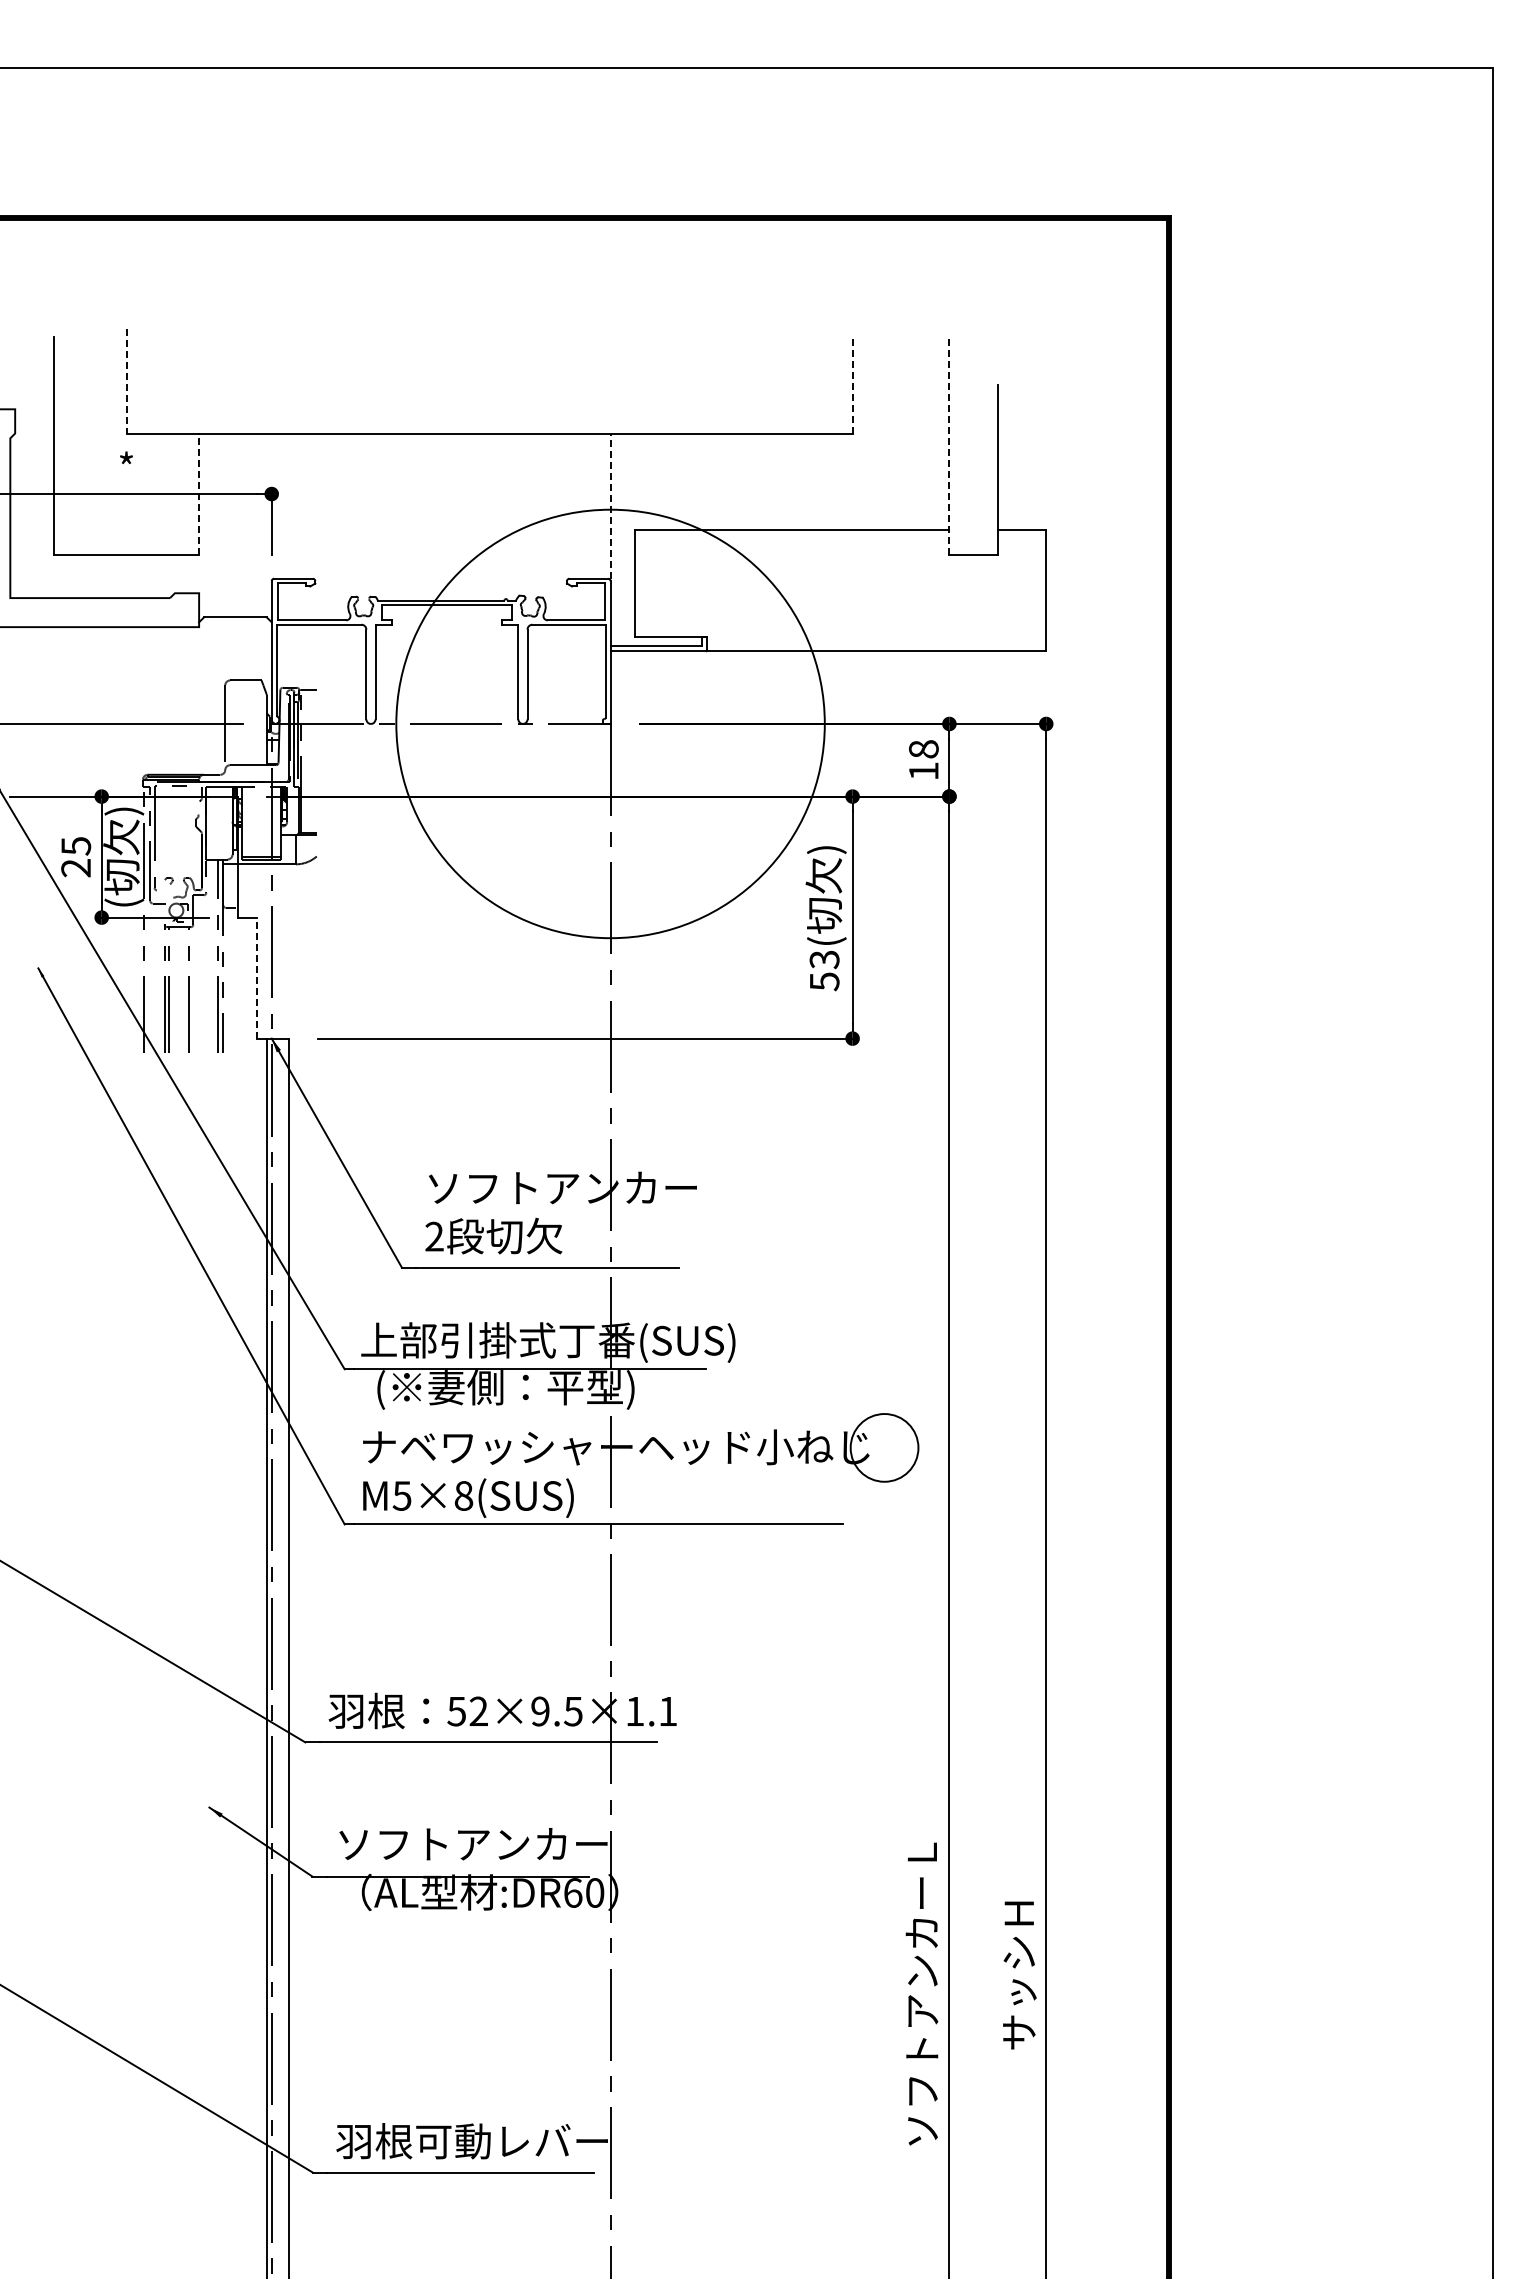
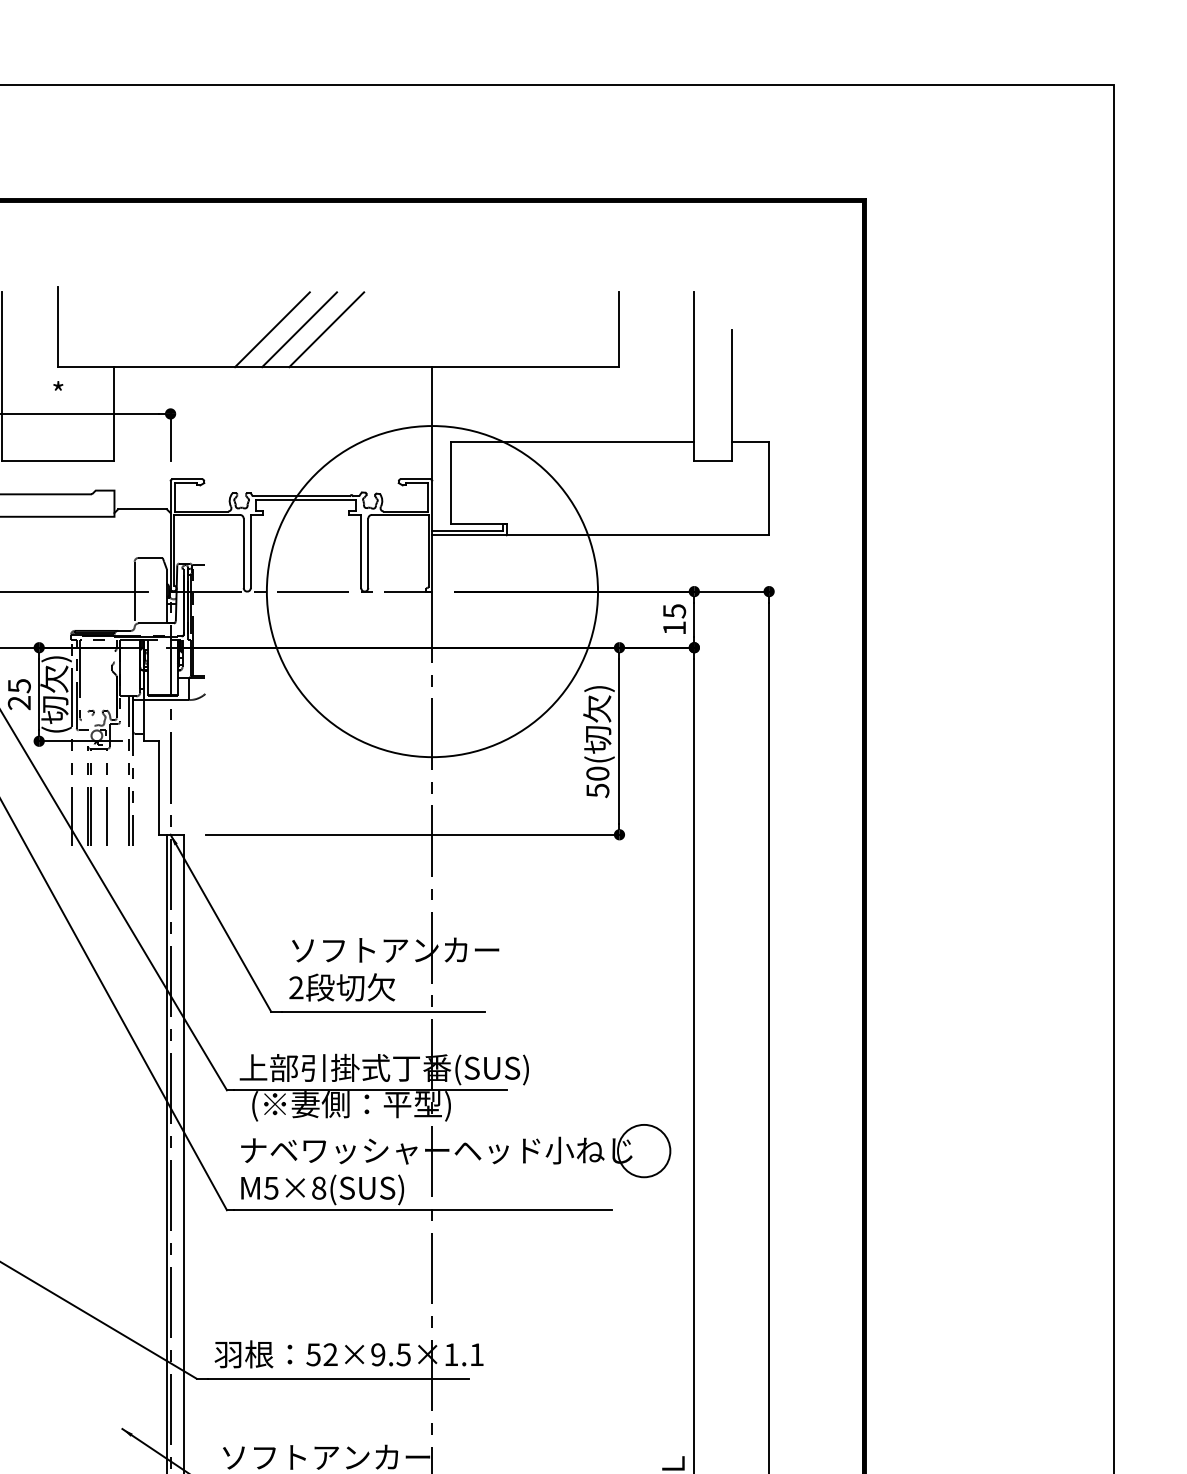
line: (126, 381) -> (58, 326), dashed -> solid
line: (403, 384) -> (272, 329), added
line: (438, 384) -> (299, 329), added
line: (473, 384) -> (326, 329), added
line: (852, 384) -> (619, 329), dashed -> solid
line: (949, 445) -> (694, 376), dashed -> solid
line: (199, 494) -> (114, 414), dashed -> solid
line: (610, 506) -> (432, 423), dashed -> solid
text: (923, 749) -> (674, 611), 18 -> 15
text: (824, 959) -> (597, 773), 53( -> 50(
line: (257, 978) -> (159, 788), dashed -> solid

